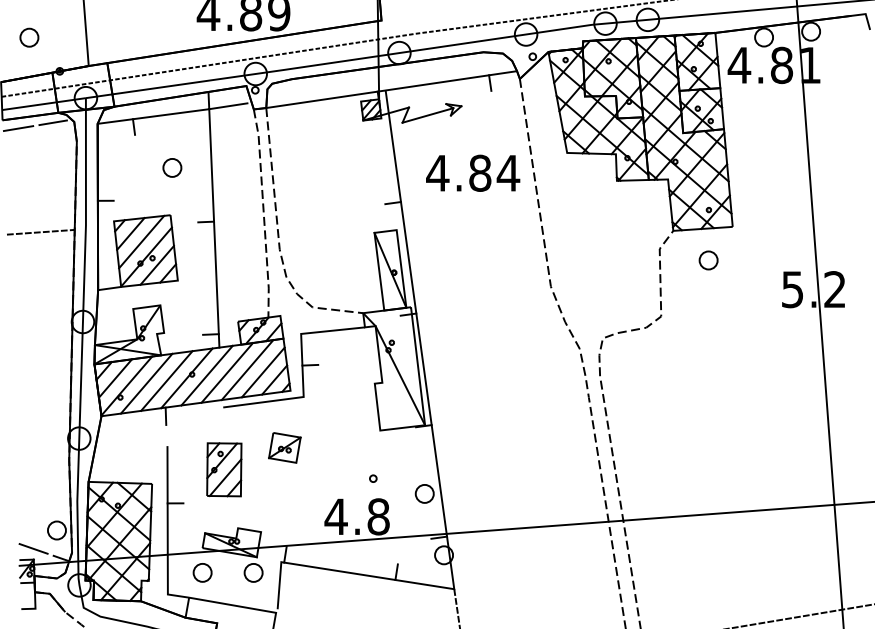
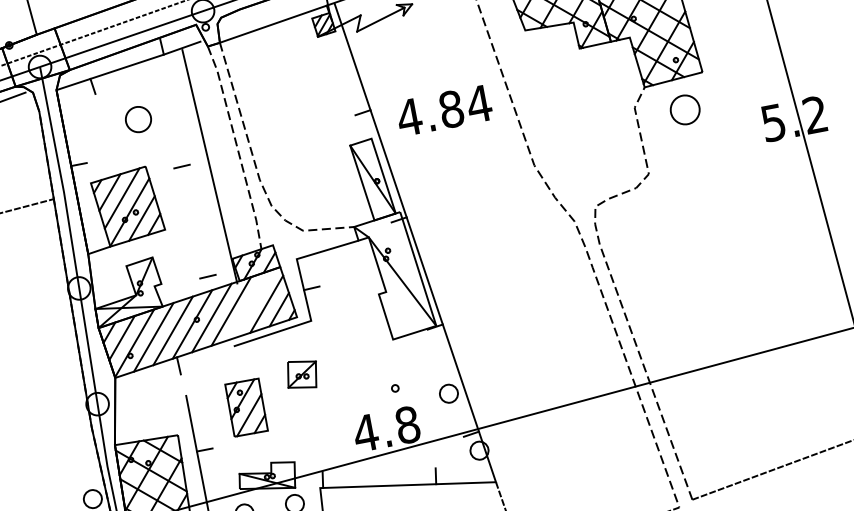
part: (172, 167) -> (138, 119), size x1.4
text: (473, 172) -> (444, 109), moved
line: (214, 228) -> (210, 166), moved
part: (708, 260) -> (684, 109), size x1.6
line: (247, 370) -> (250, 305), removed

